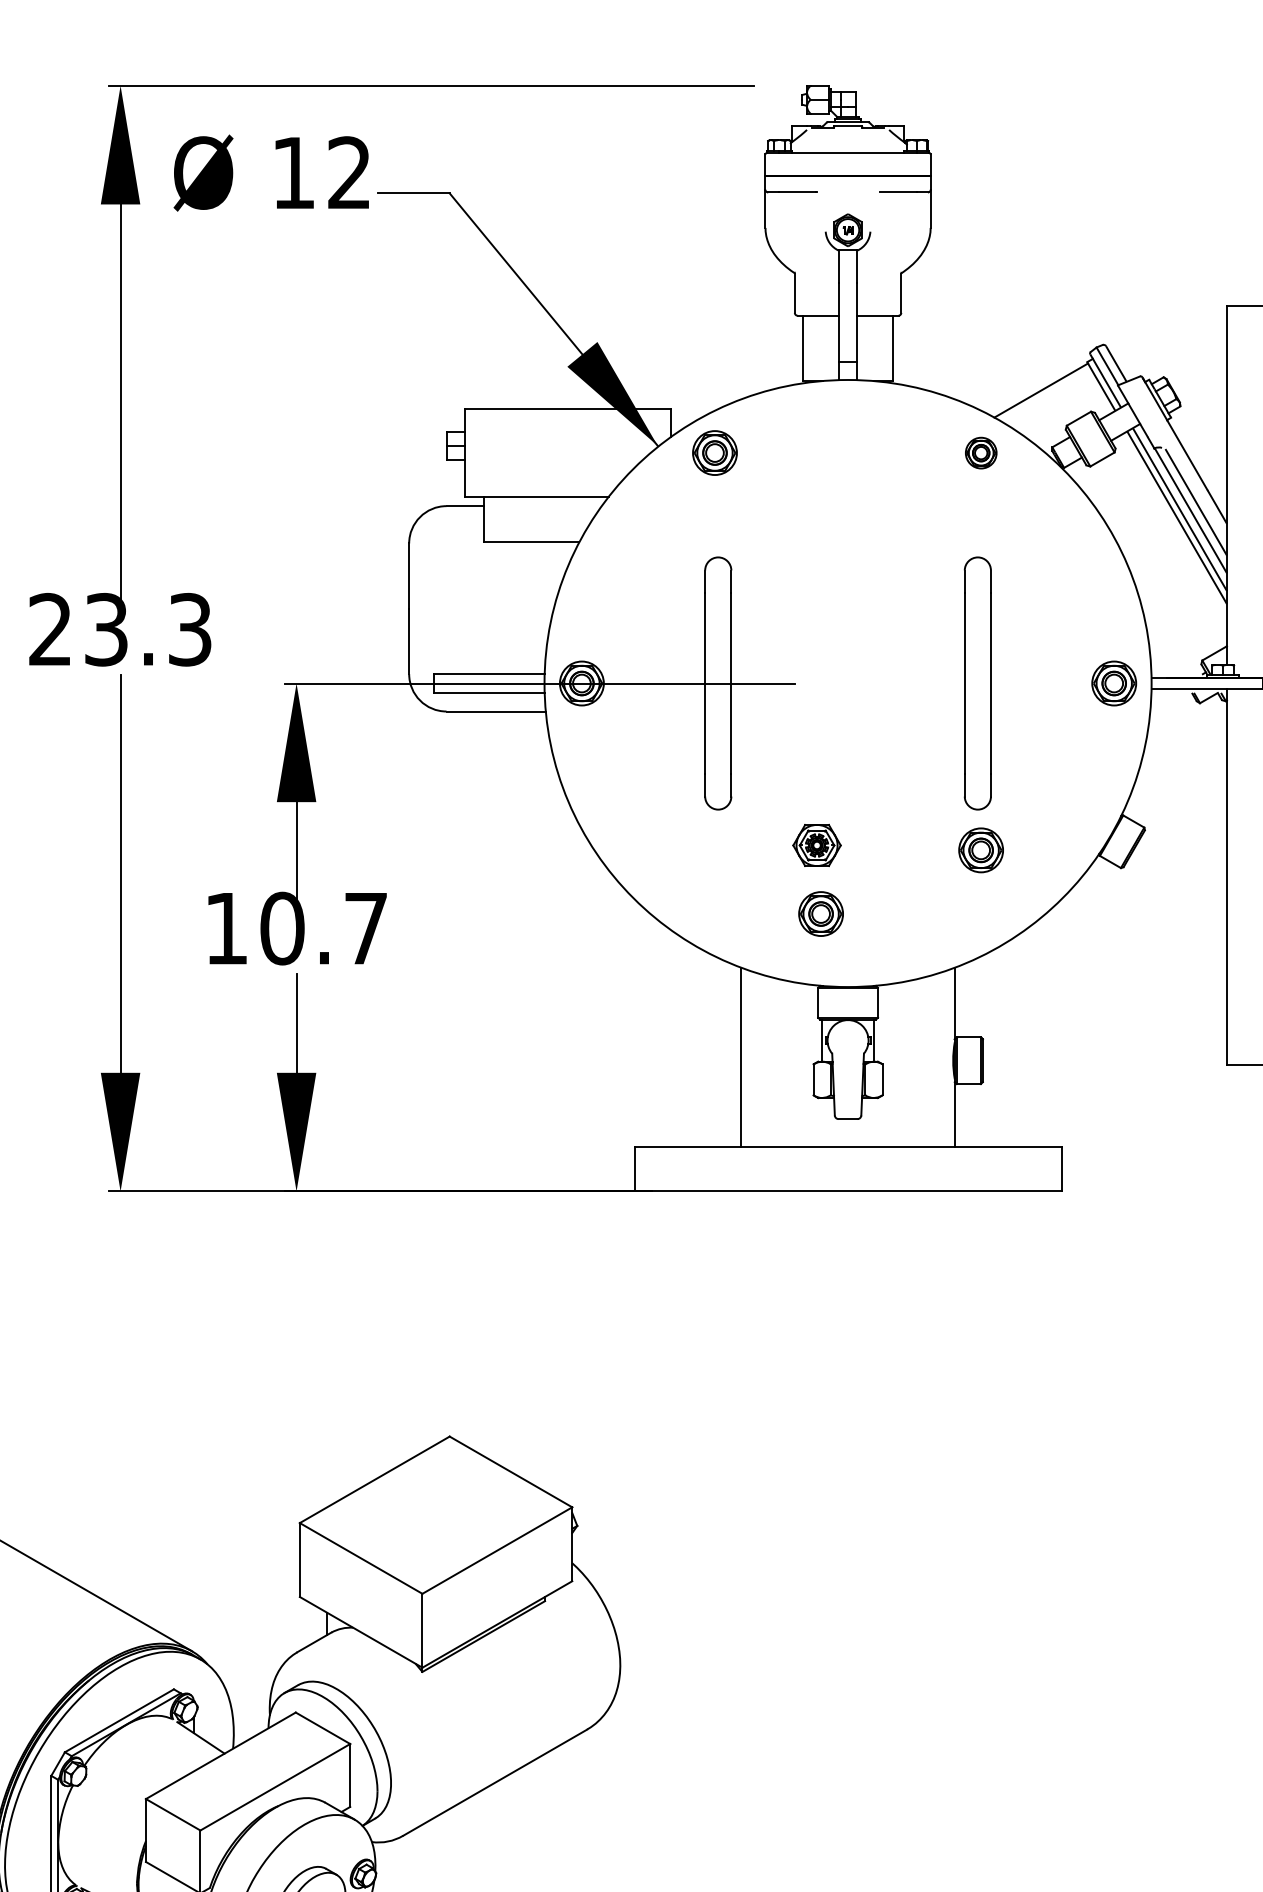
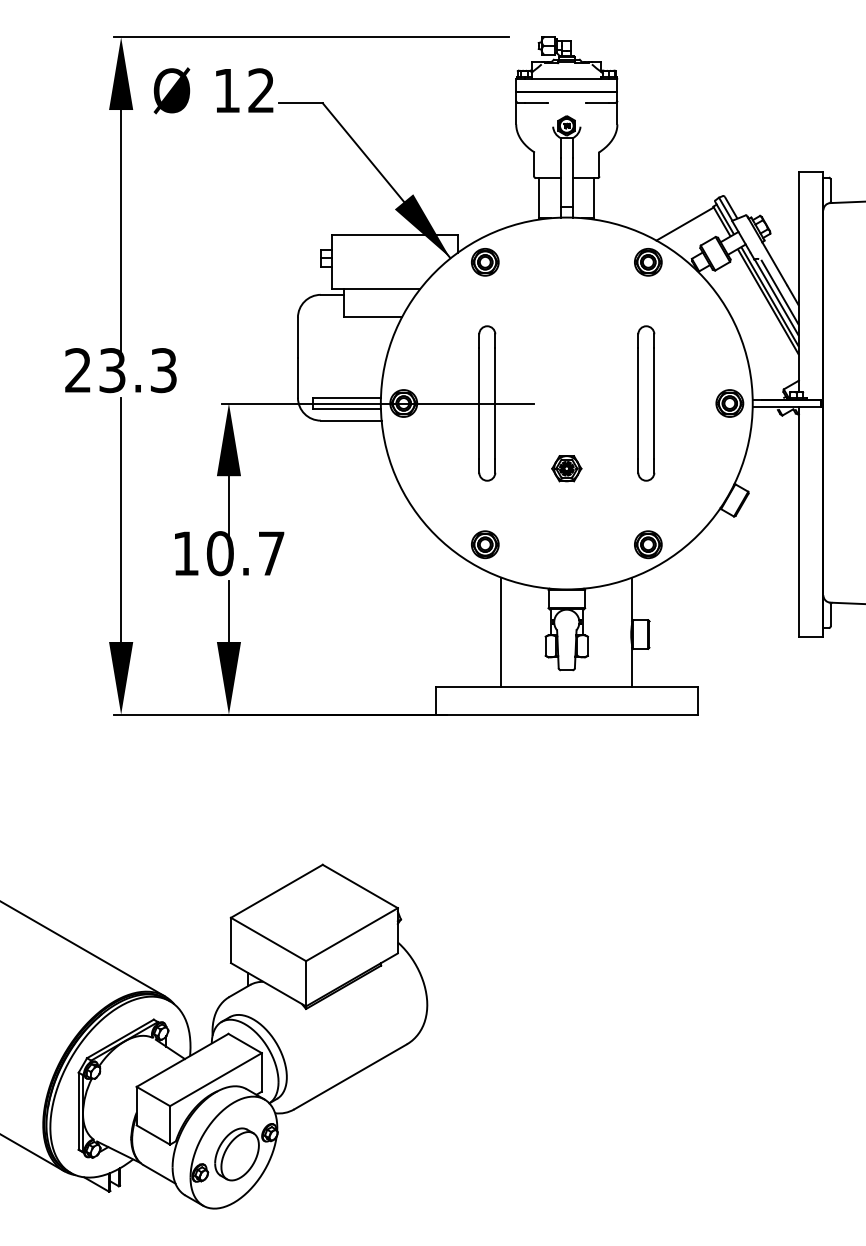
part: (981, 453) -> (648, 262), size x1.43
part: (816, 845) -> (566, 468), moved
part: (981, 850) -> (648, 544), moved
part: (821, 913) -> (485, 544), moved

